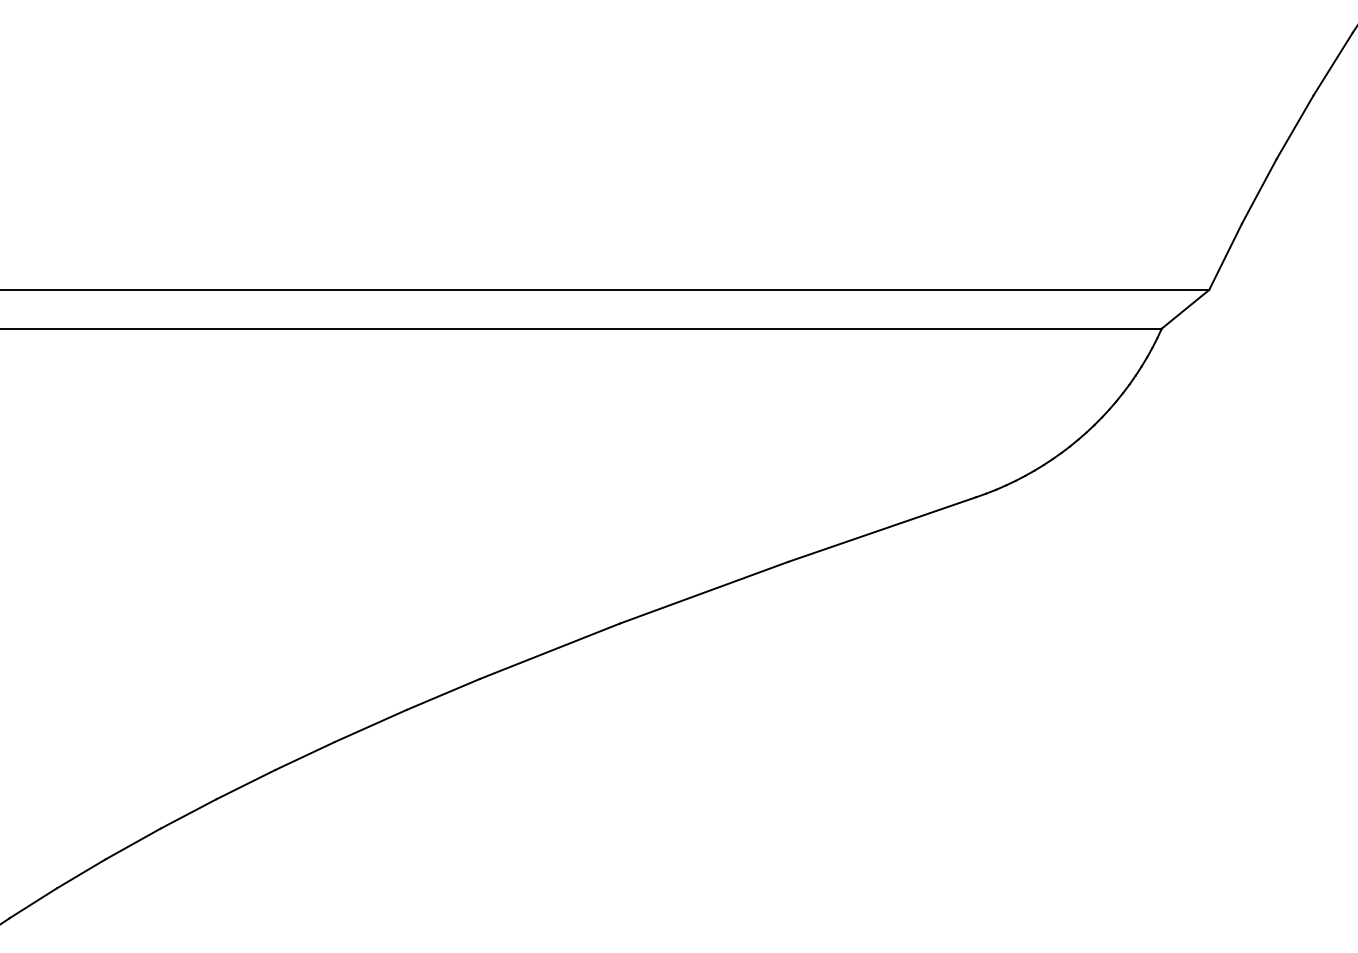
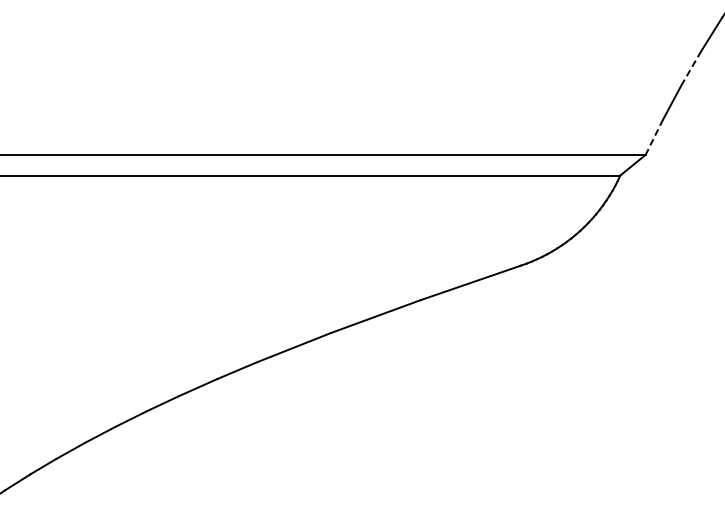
line: (1295, 128) -> (691, 68), solid -> dashed
line: (1225, 257) -> (654, 137), solid -> dashed

